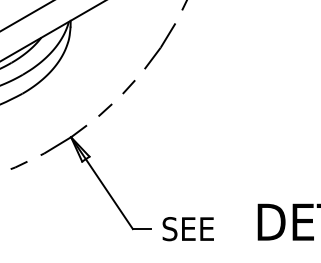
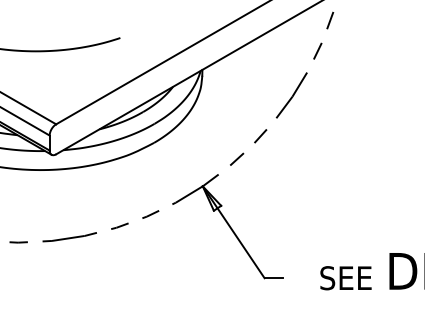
text: (187, 229) -> (345, 278), moved

